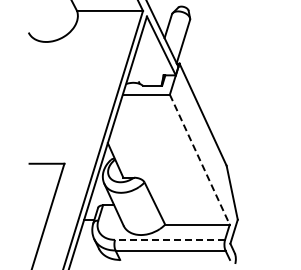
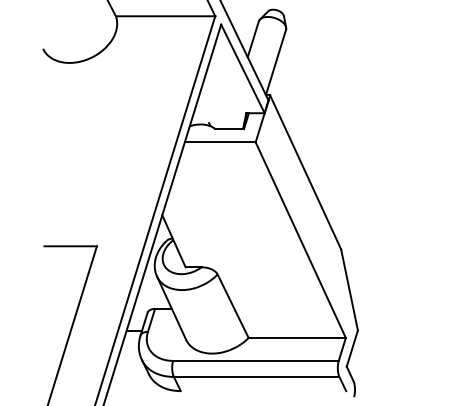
line: (199, 159) -> (300, 239), dashed -> solid
line: (169, 239) -> (255, 360), dashed -> solid

